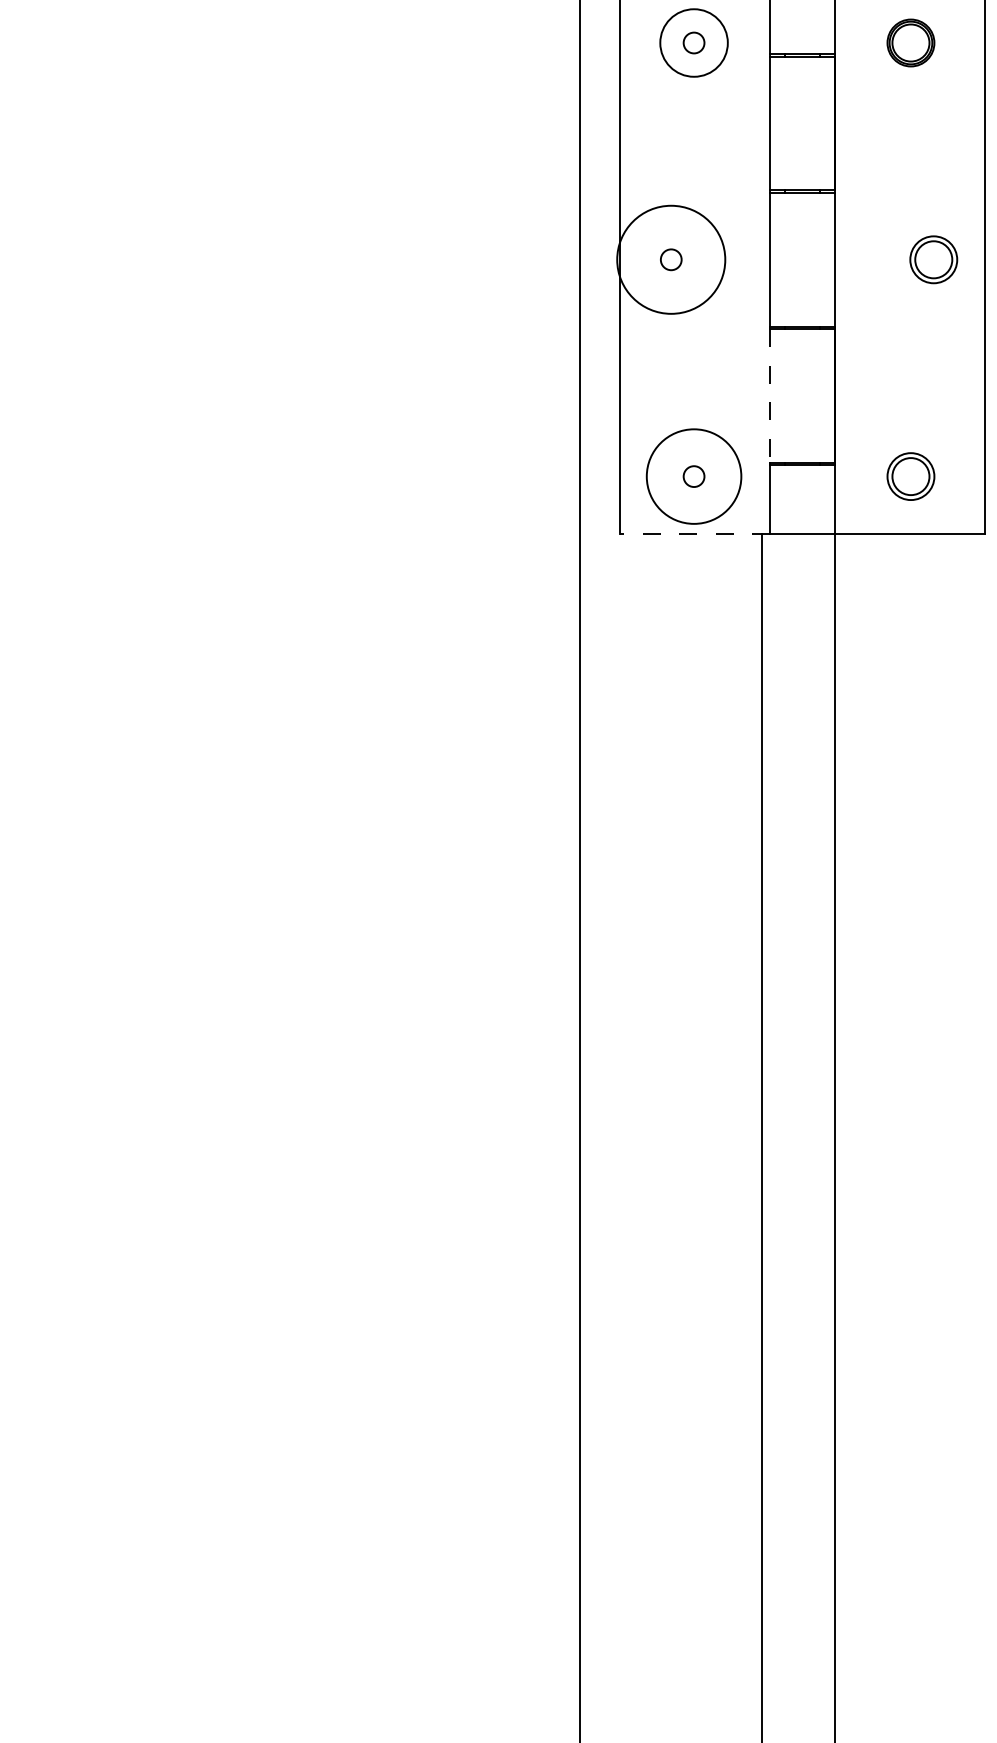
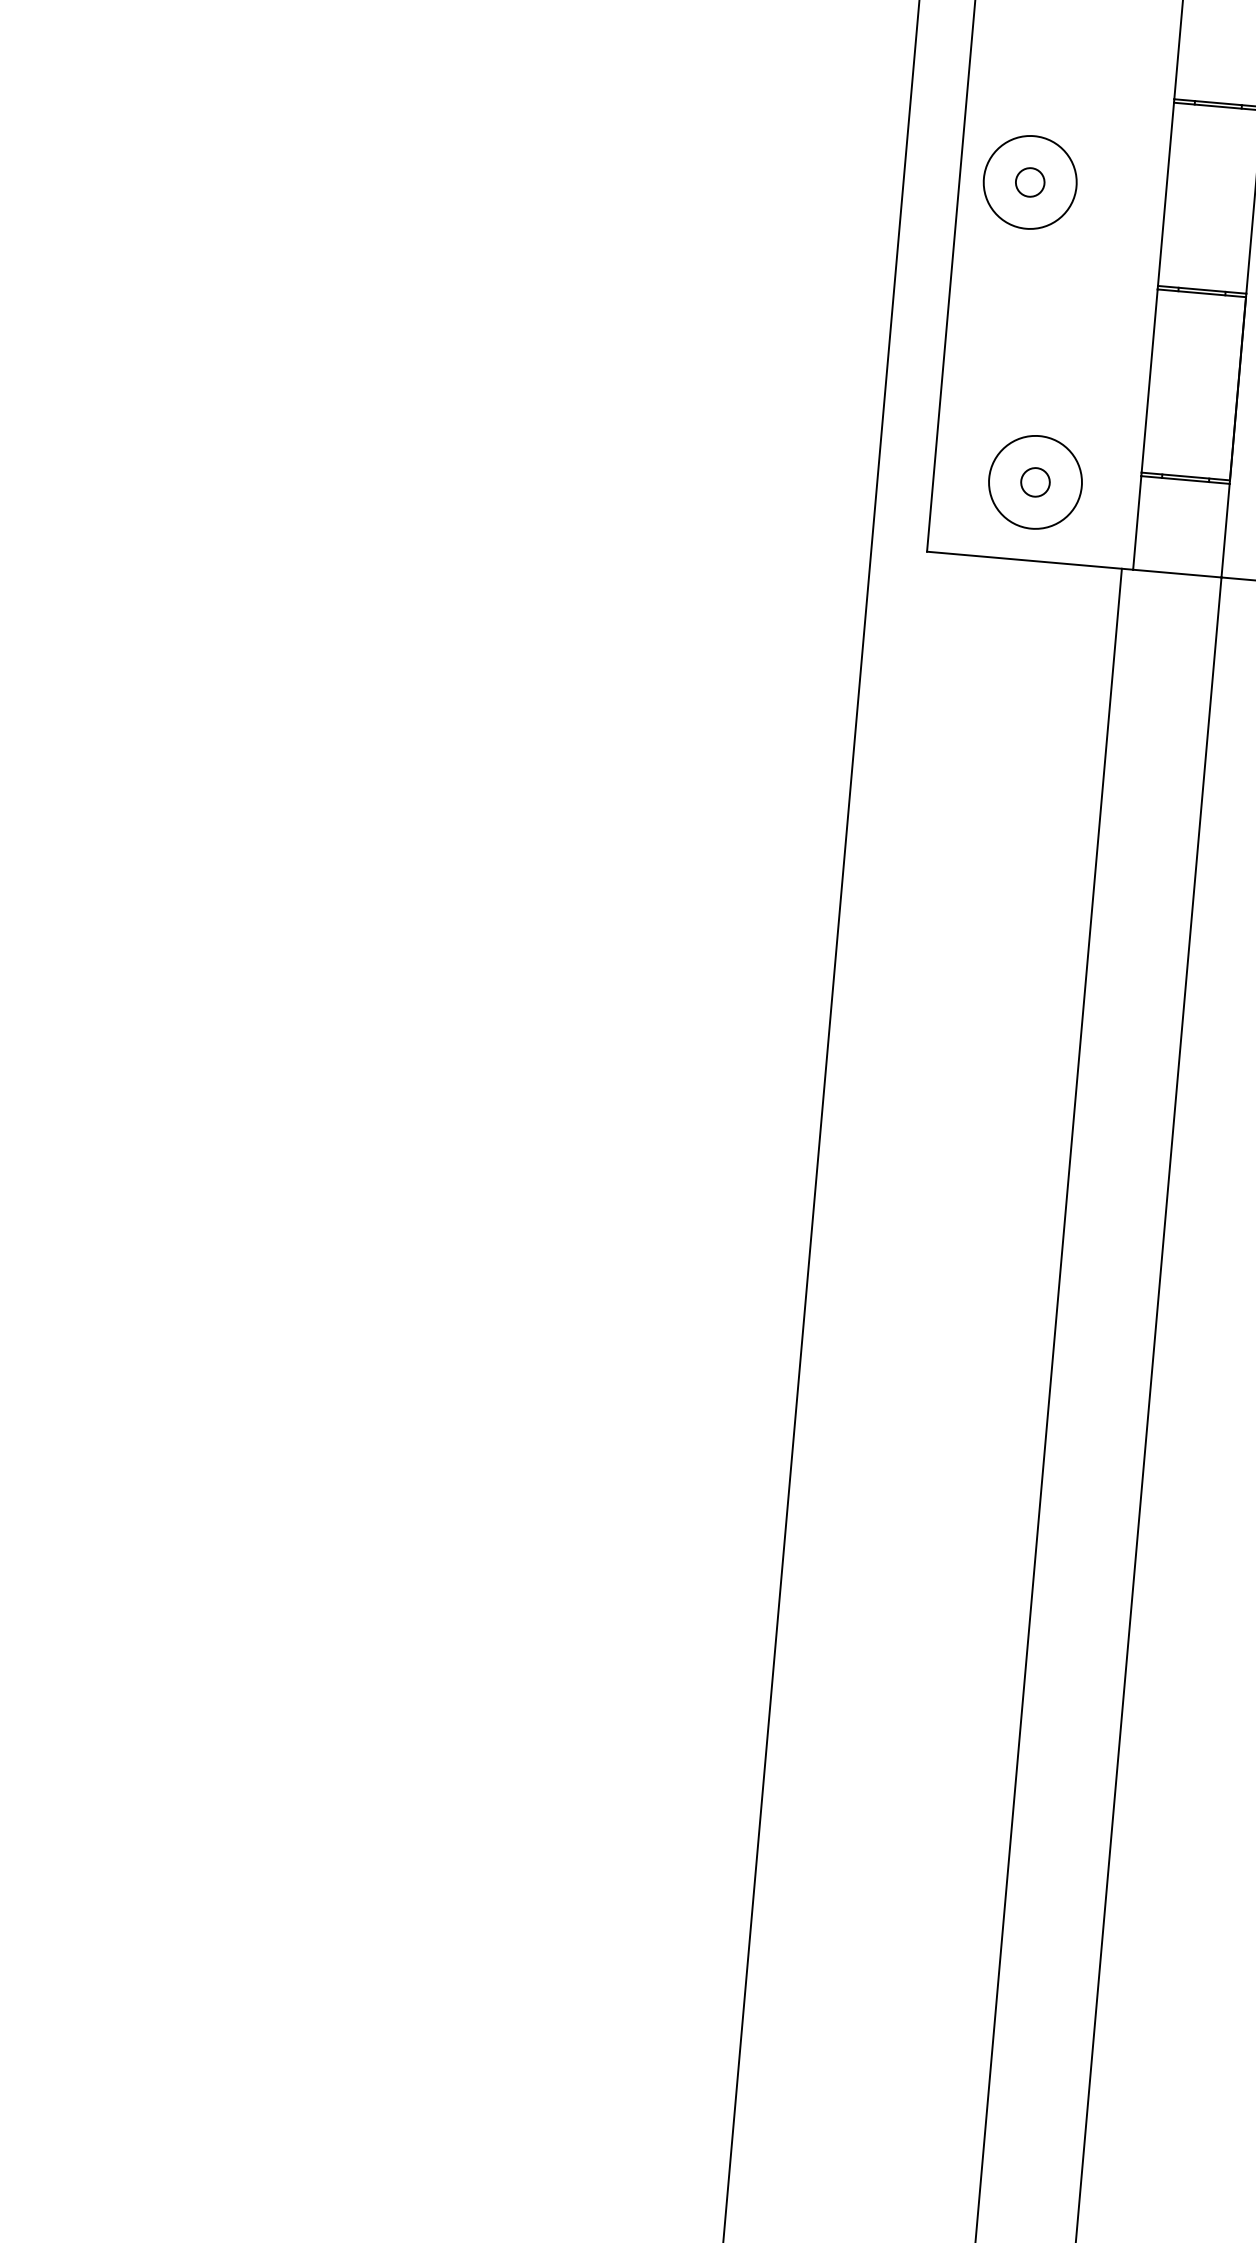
circle: (671, 259) -> (1030, 182), size x0.62
line: (770, 396) -> (1149, 381), dashed -> solid
circle: (693, 476) -> (1034, 482), size x0.71
line: (694, 533) -> (1029, 560), dashed -> solid

